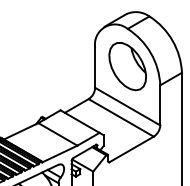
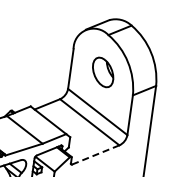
part: (127, 66) -> (103, 72), size x0.6
line: (131, 149) -> (95, 154), solid -> dashed

